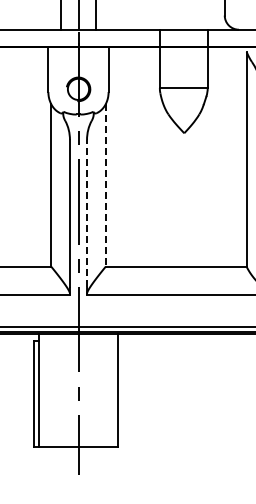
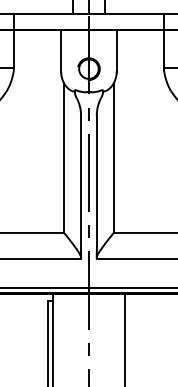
line: (105, 186) -> (113, 158), dashed -> solid
line: (87, 212) -> (97, 182), dashed -> solid

